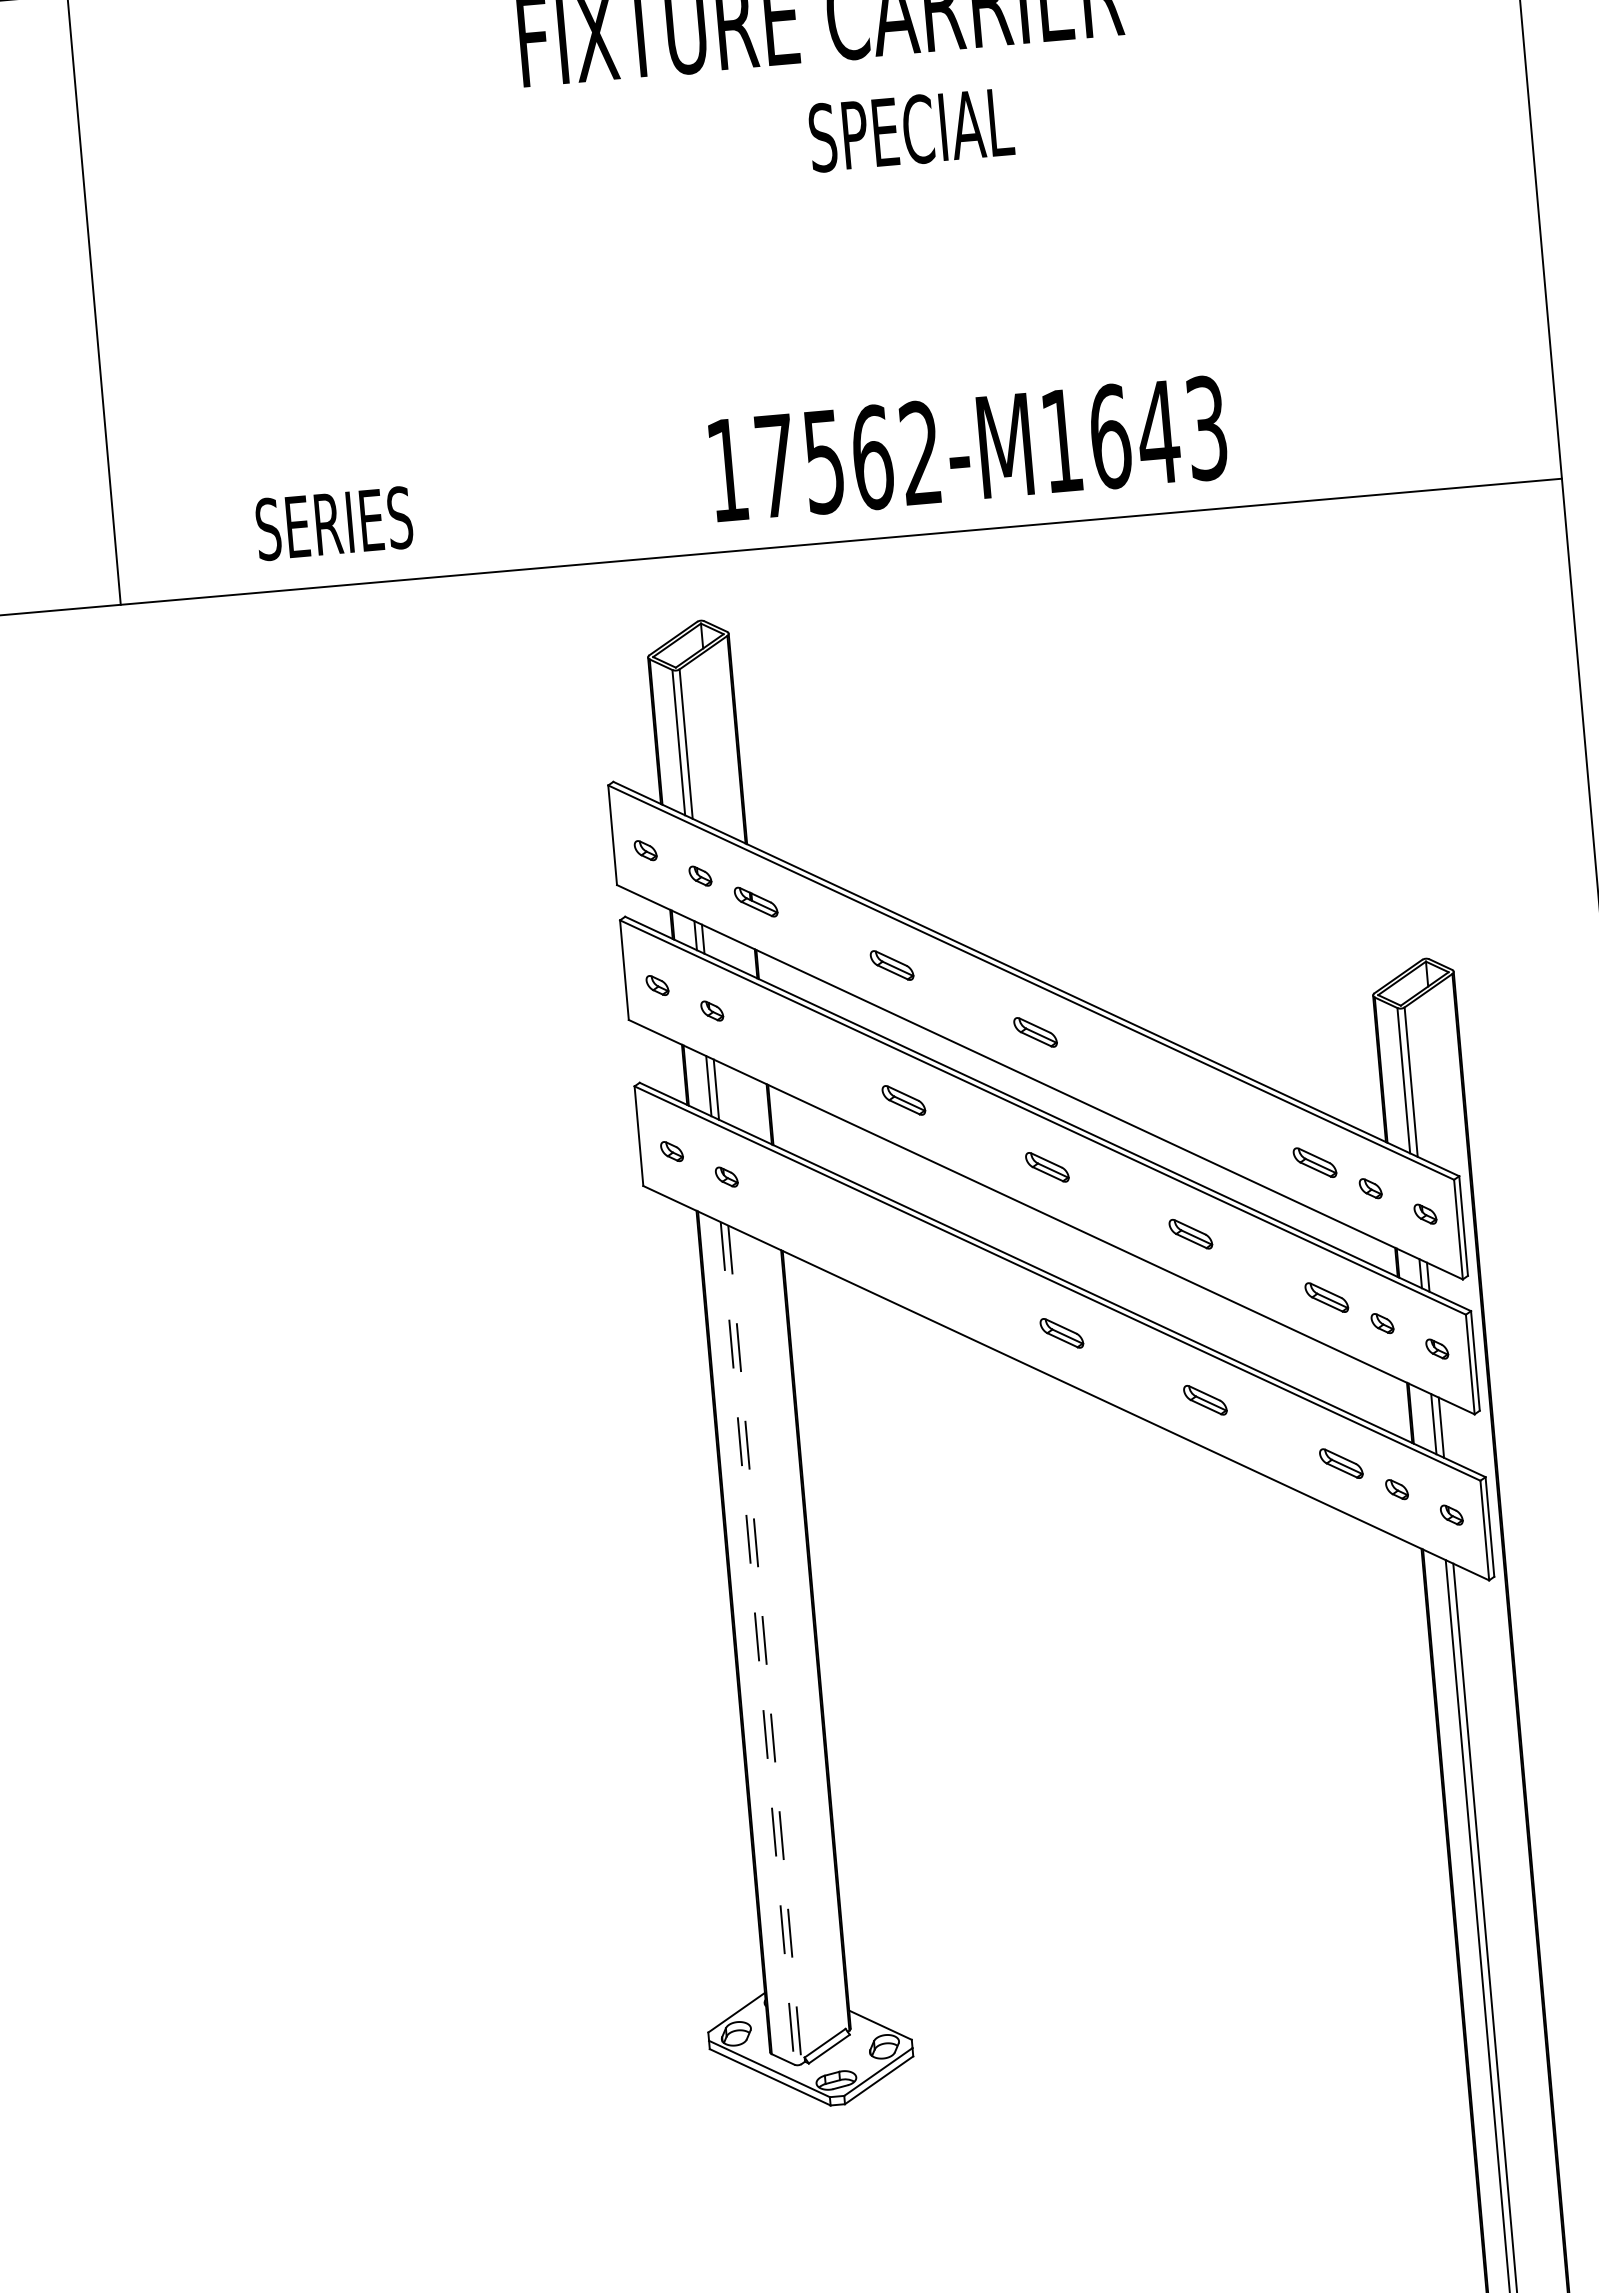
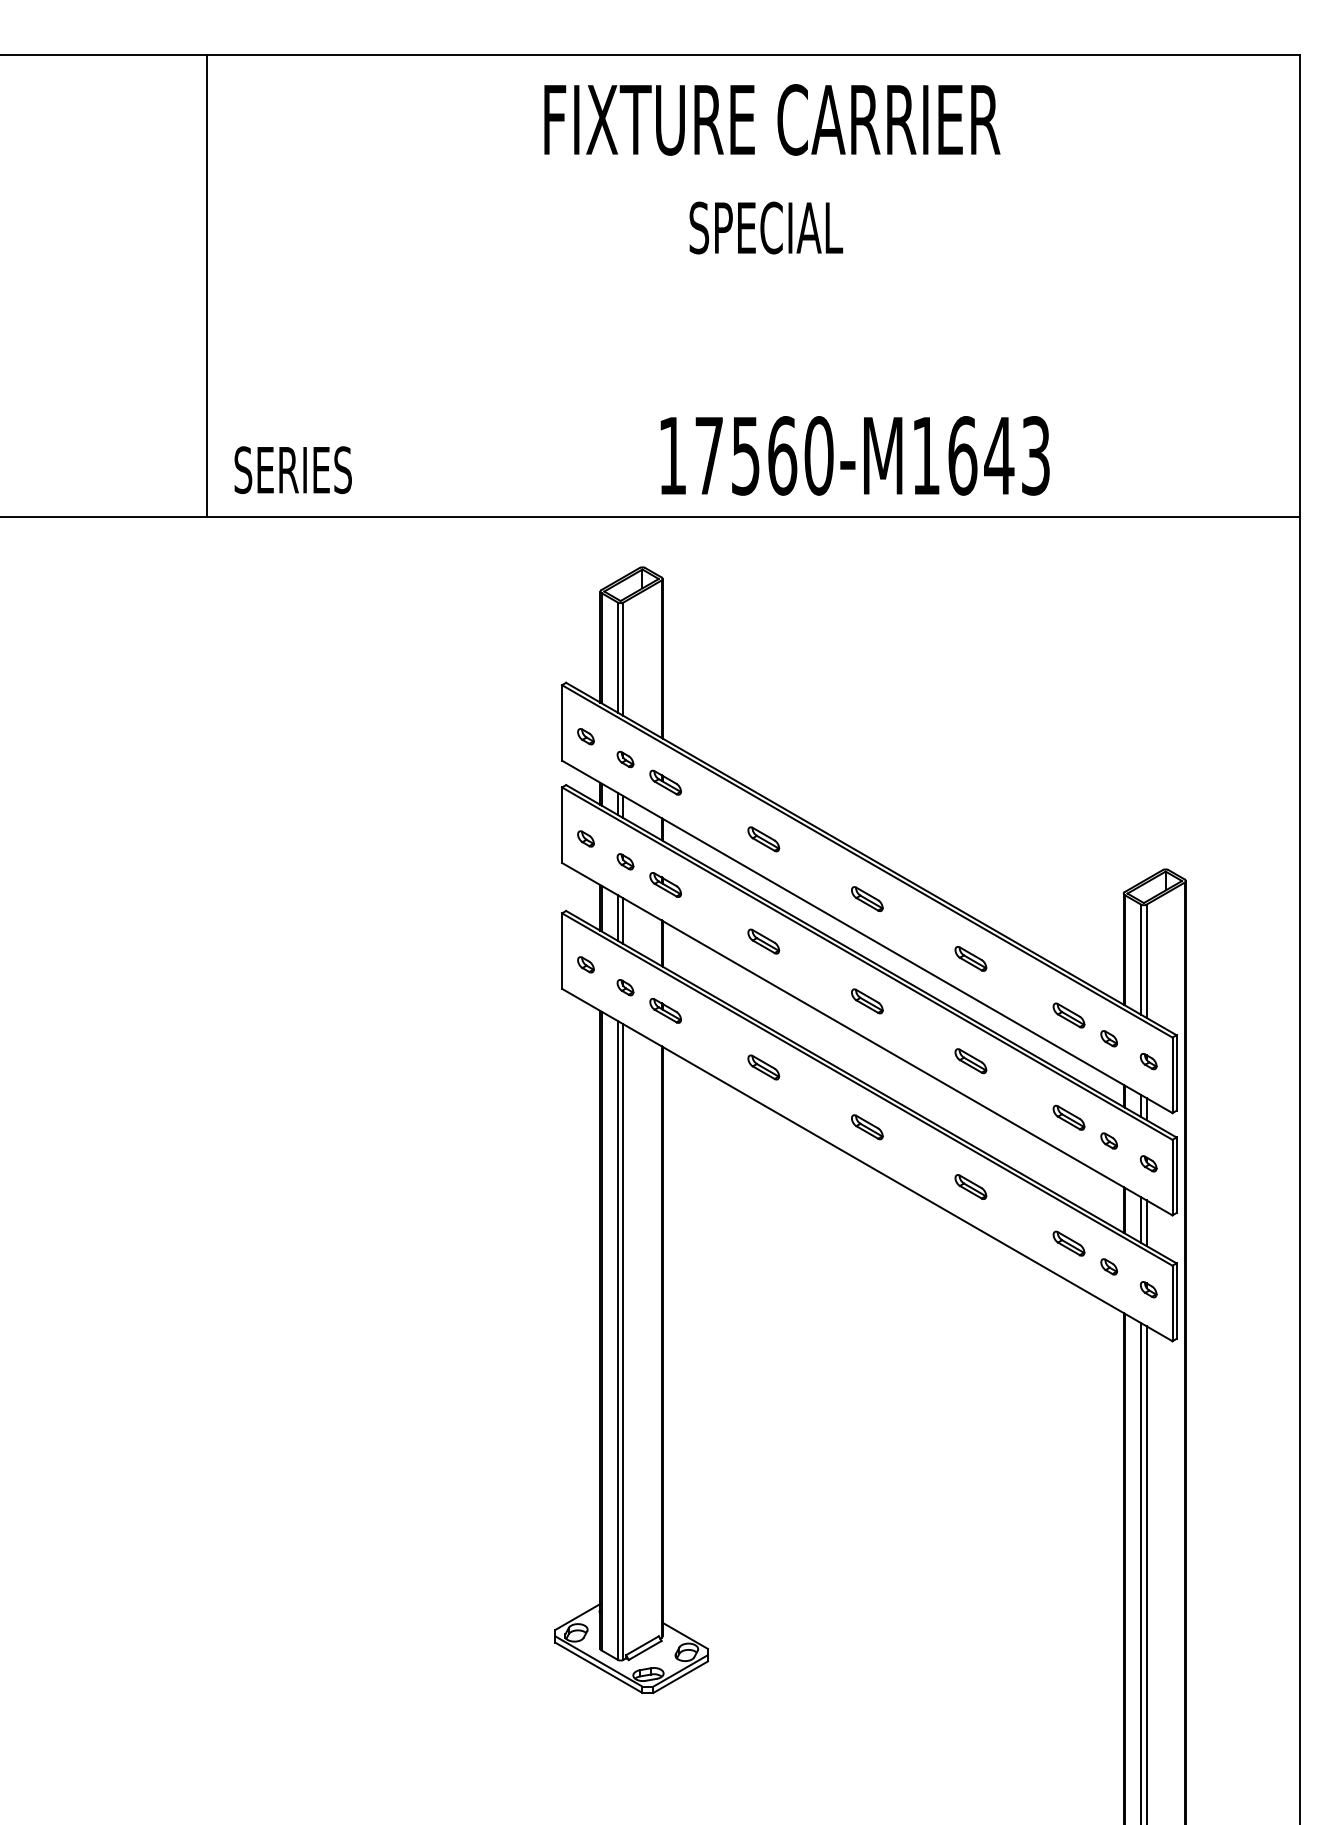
text: (911, 129) -> (766, 227), moved
text: (919, 452) -> (818, 455), 17562-M1643 -> 17560-M1643
text: (333, 524) -> (292, 470), moved
part: (767, 1036) -> (665, 884), added
part: (1178, 1098) -> (970, 958), added
part: (782, 1202) -> (665, 1010), added
part: (918, 1266) -> (763, 1067), added
line: (757, 1644) -> (617, 1341), dashed -> solid
line: (765, 1645) -> (623, 1342), dashed -> solid

